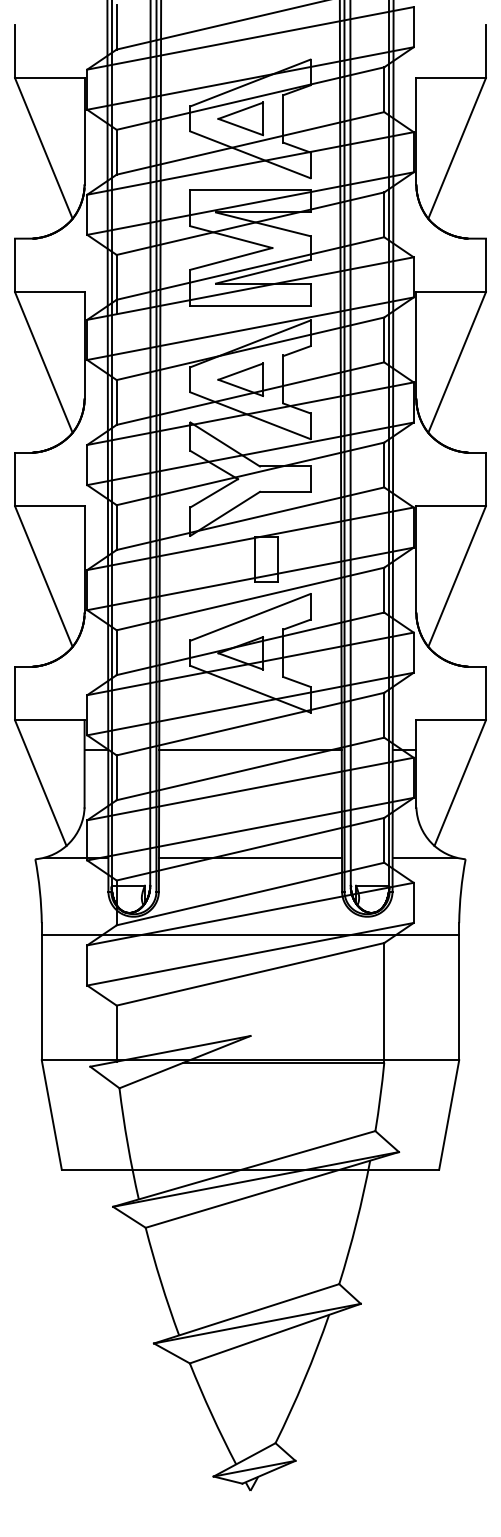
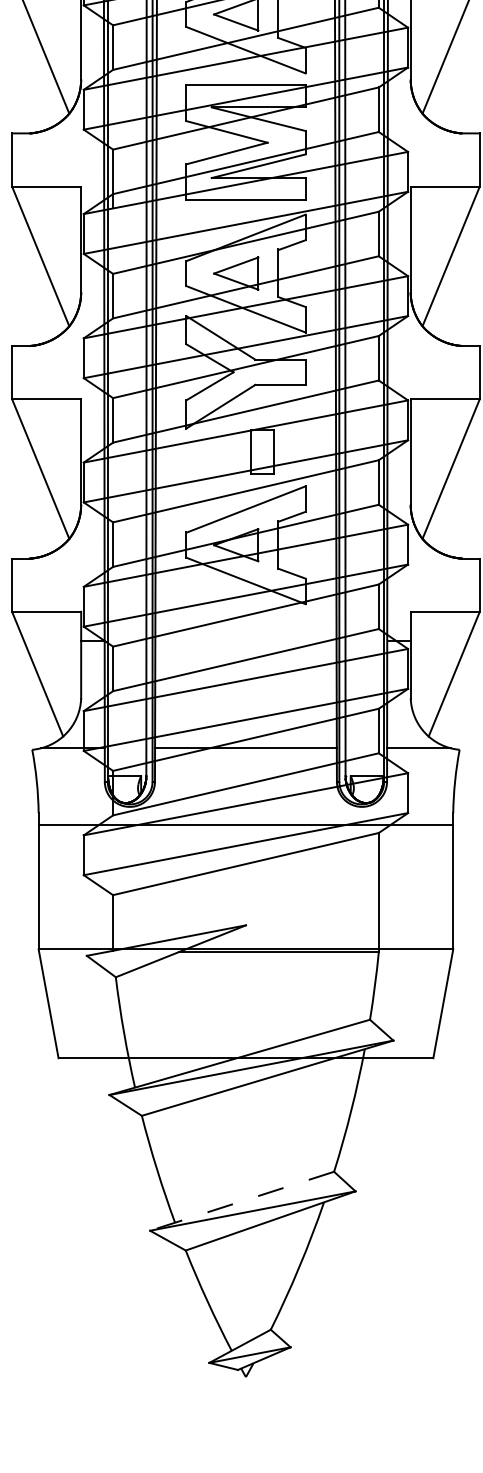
line: (250, 749) -> (245, 640), removed
line: (246, 1313) -> (241, 1200), solid -> dashed

